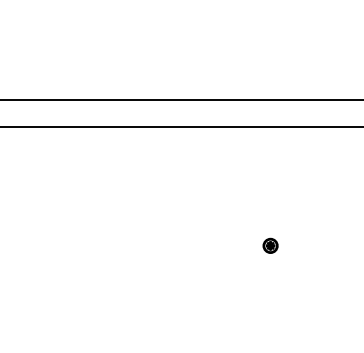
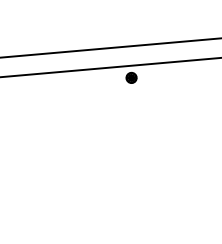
part: (270, 245) -> (131, 77), moved

